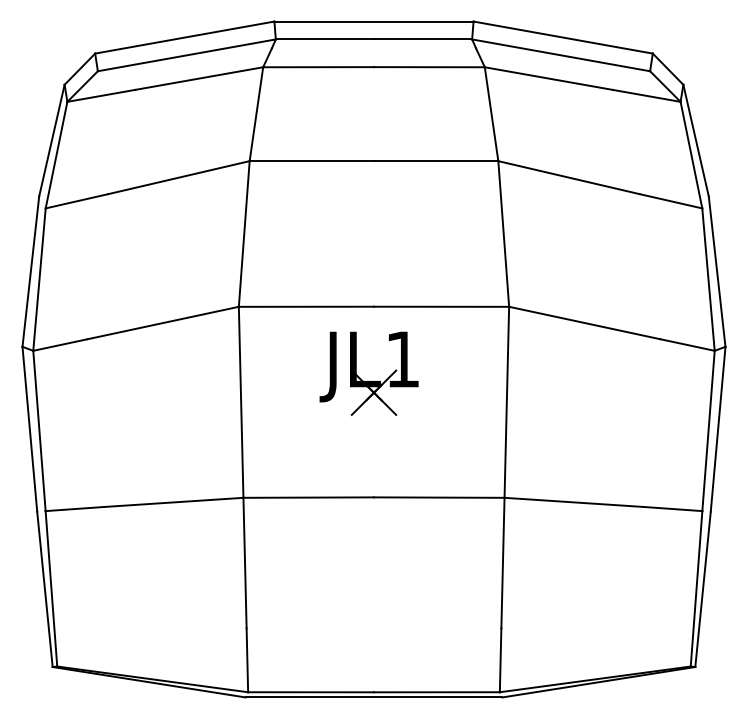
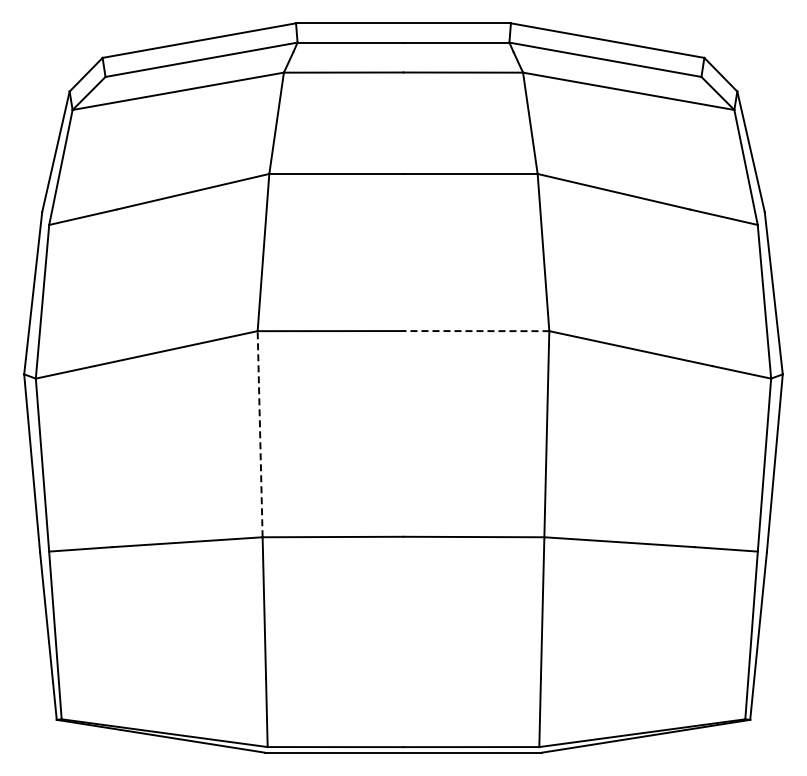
line: (441, 307) -> (476, 331), solid -> dashed
part: (368, 381) -> (397, 411), removed
line: (241, 401) -> (260, 433), solid -> dashed

